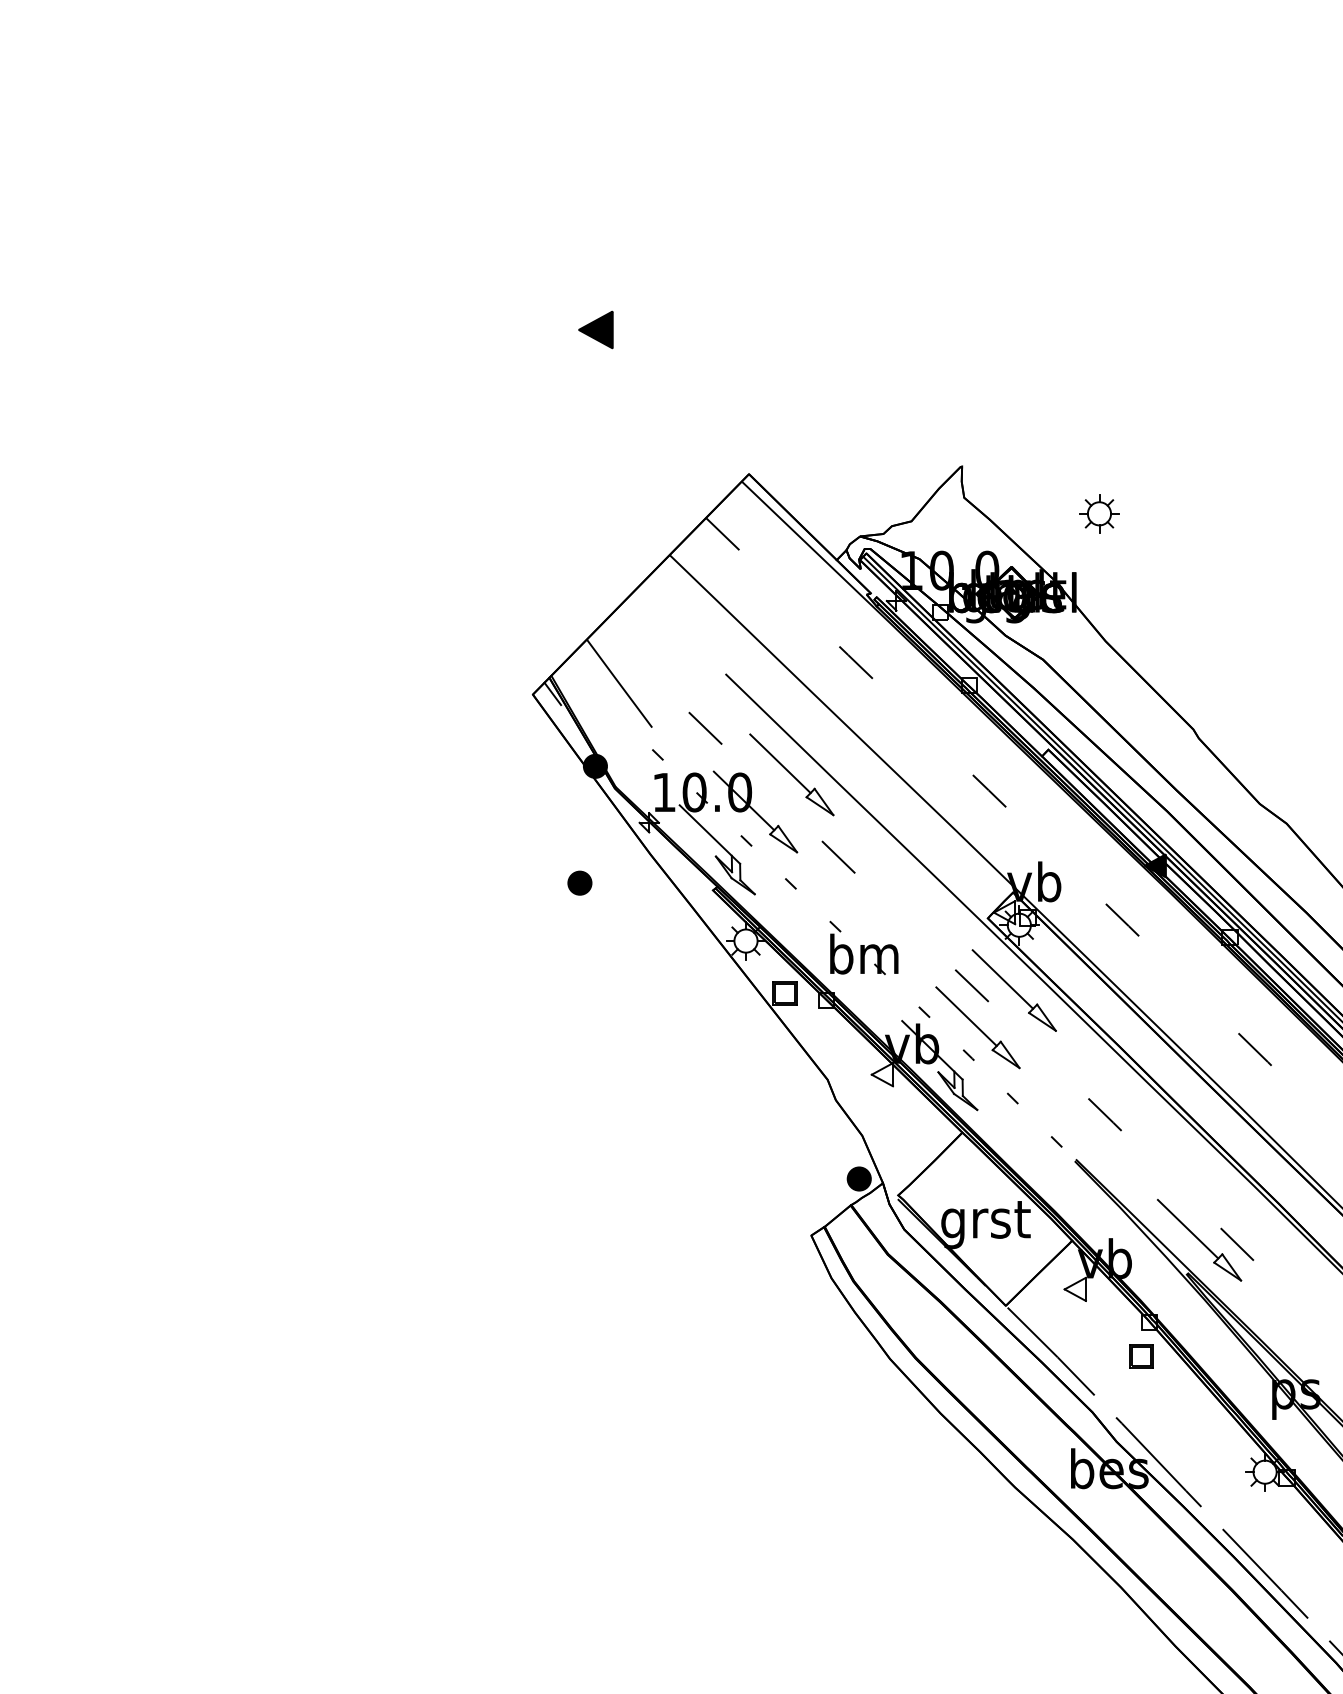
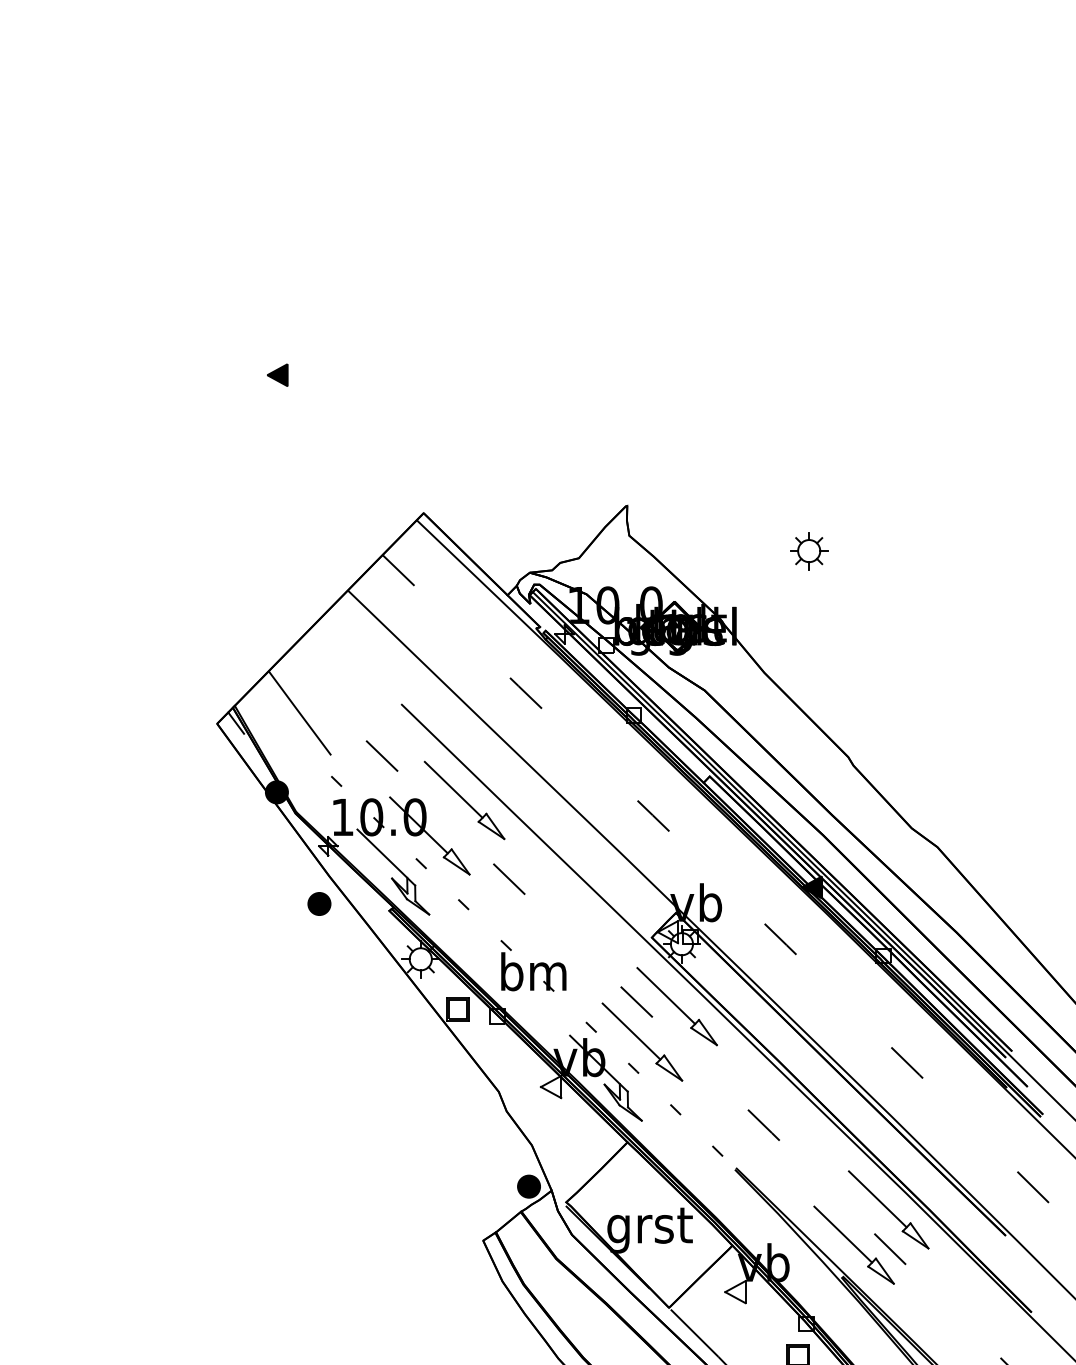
part: (596, 329) -> (277, 374), size x0.62
part: (1099, 513) -> (809, 550), moved
part: (579, 882) -> (319, 903), moved
part: (1235, 1203) -> (888, 1210), added

